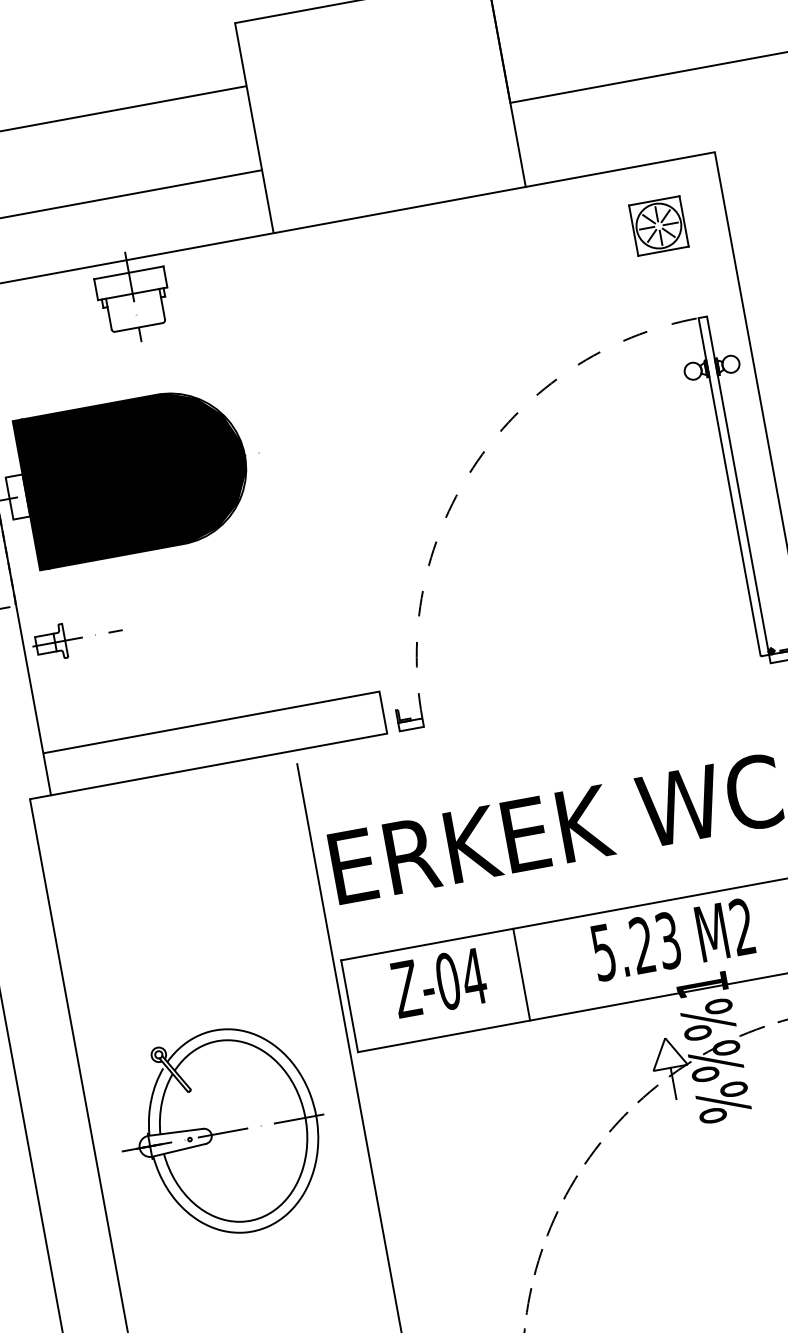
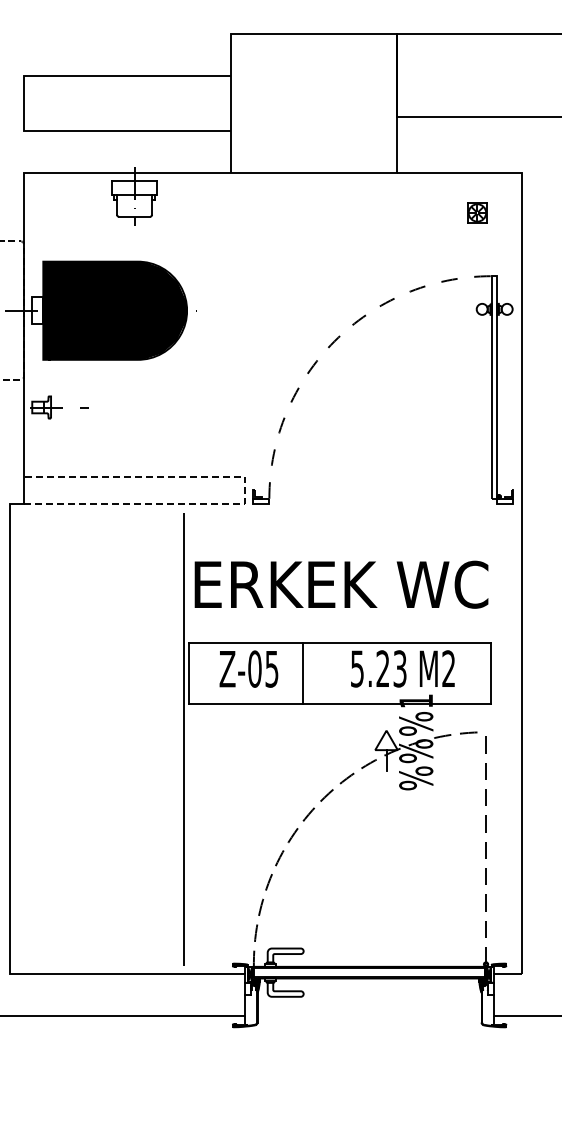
part: (658, 225) -> (477, 212), size x0.6
line: (383, 712) -> (245, 490), solid -> dashed
text: (473, 977) -> (271, 669), Z-04 -> Z-05
part: (222, 1133) -> (93, 739), removed

